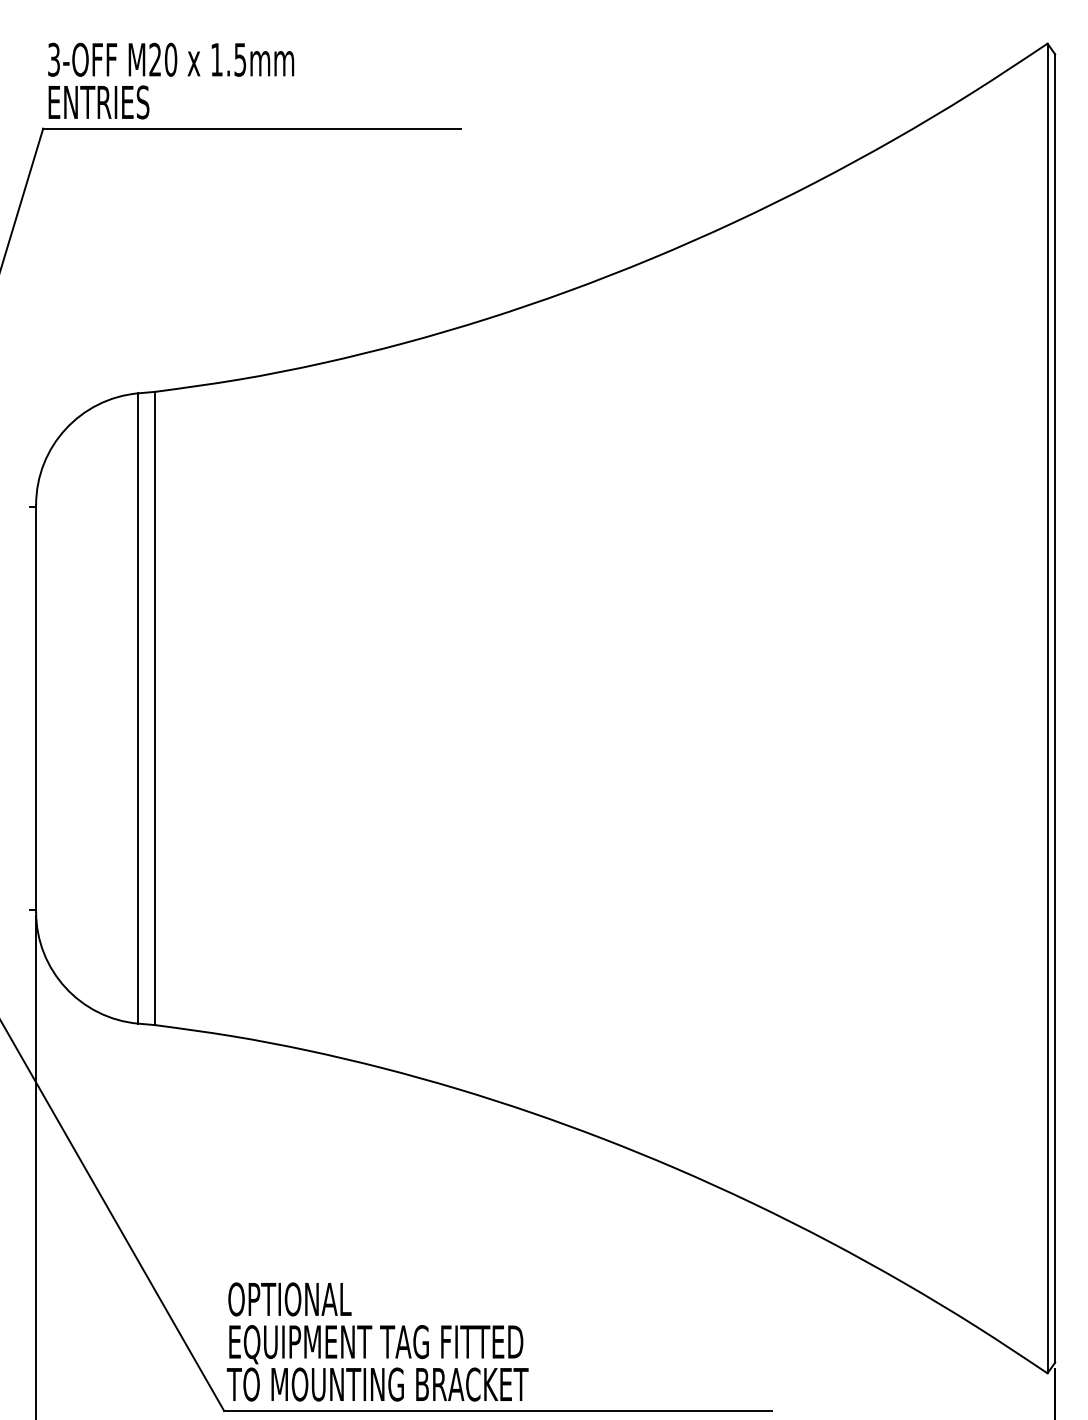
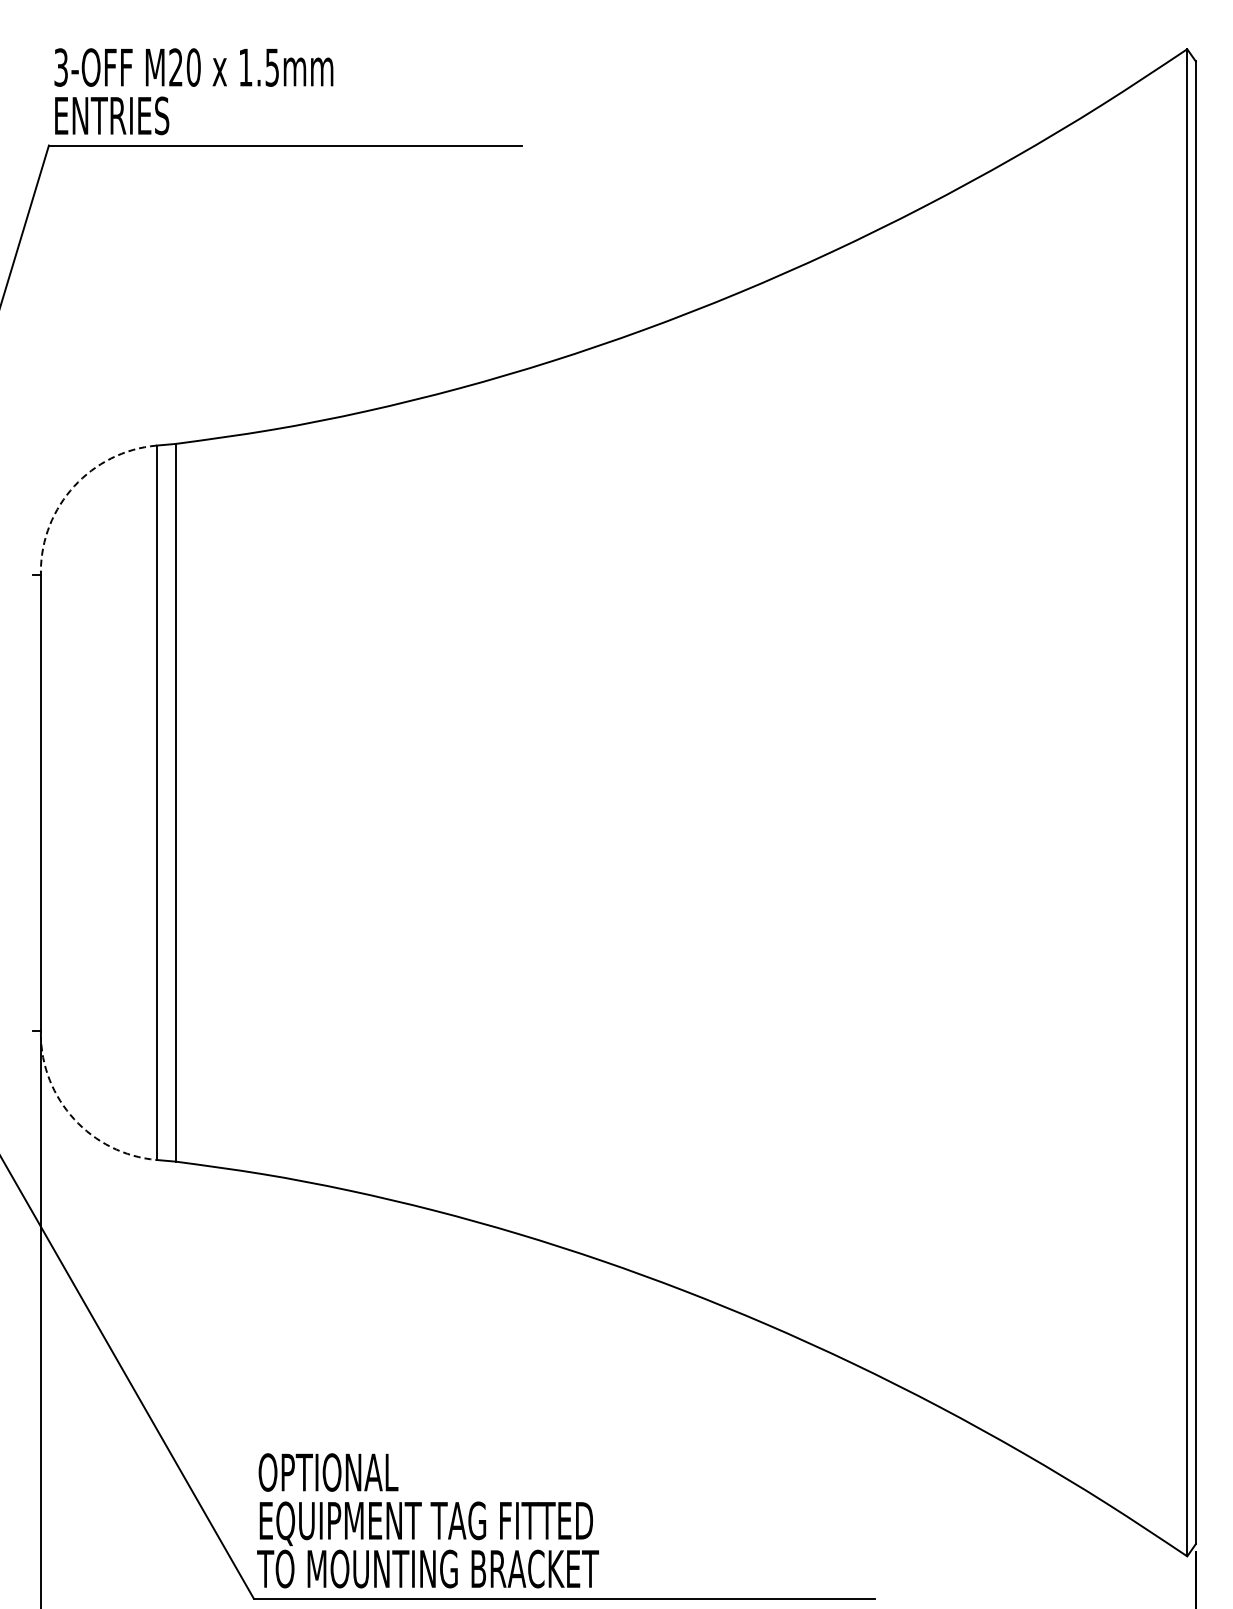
arc: (65, 429) -> (74, 486), solid -> dashed
arc: (65, 987) -> (74, 1119), solid -> dashed

